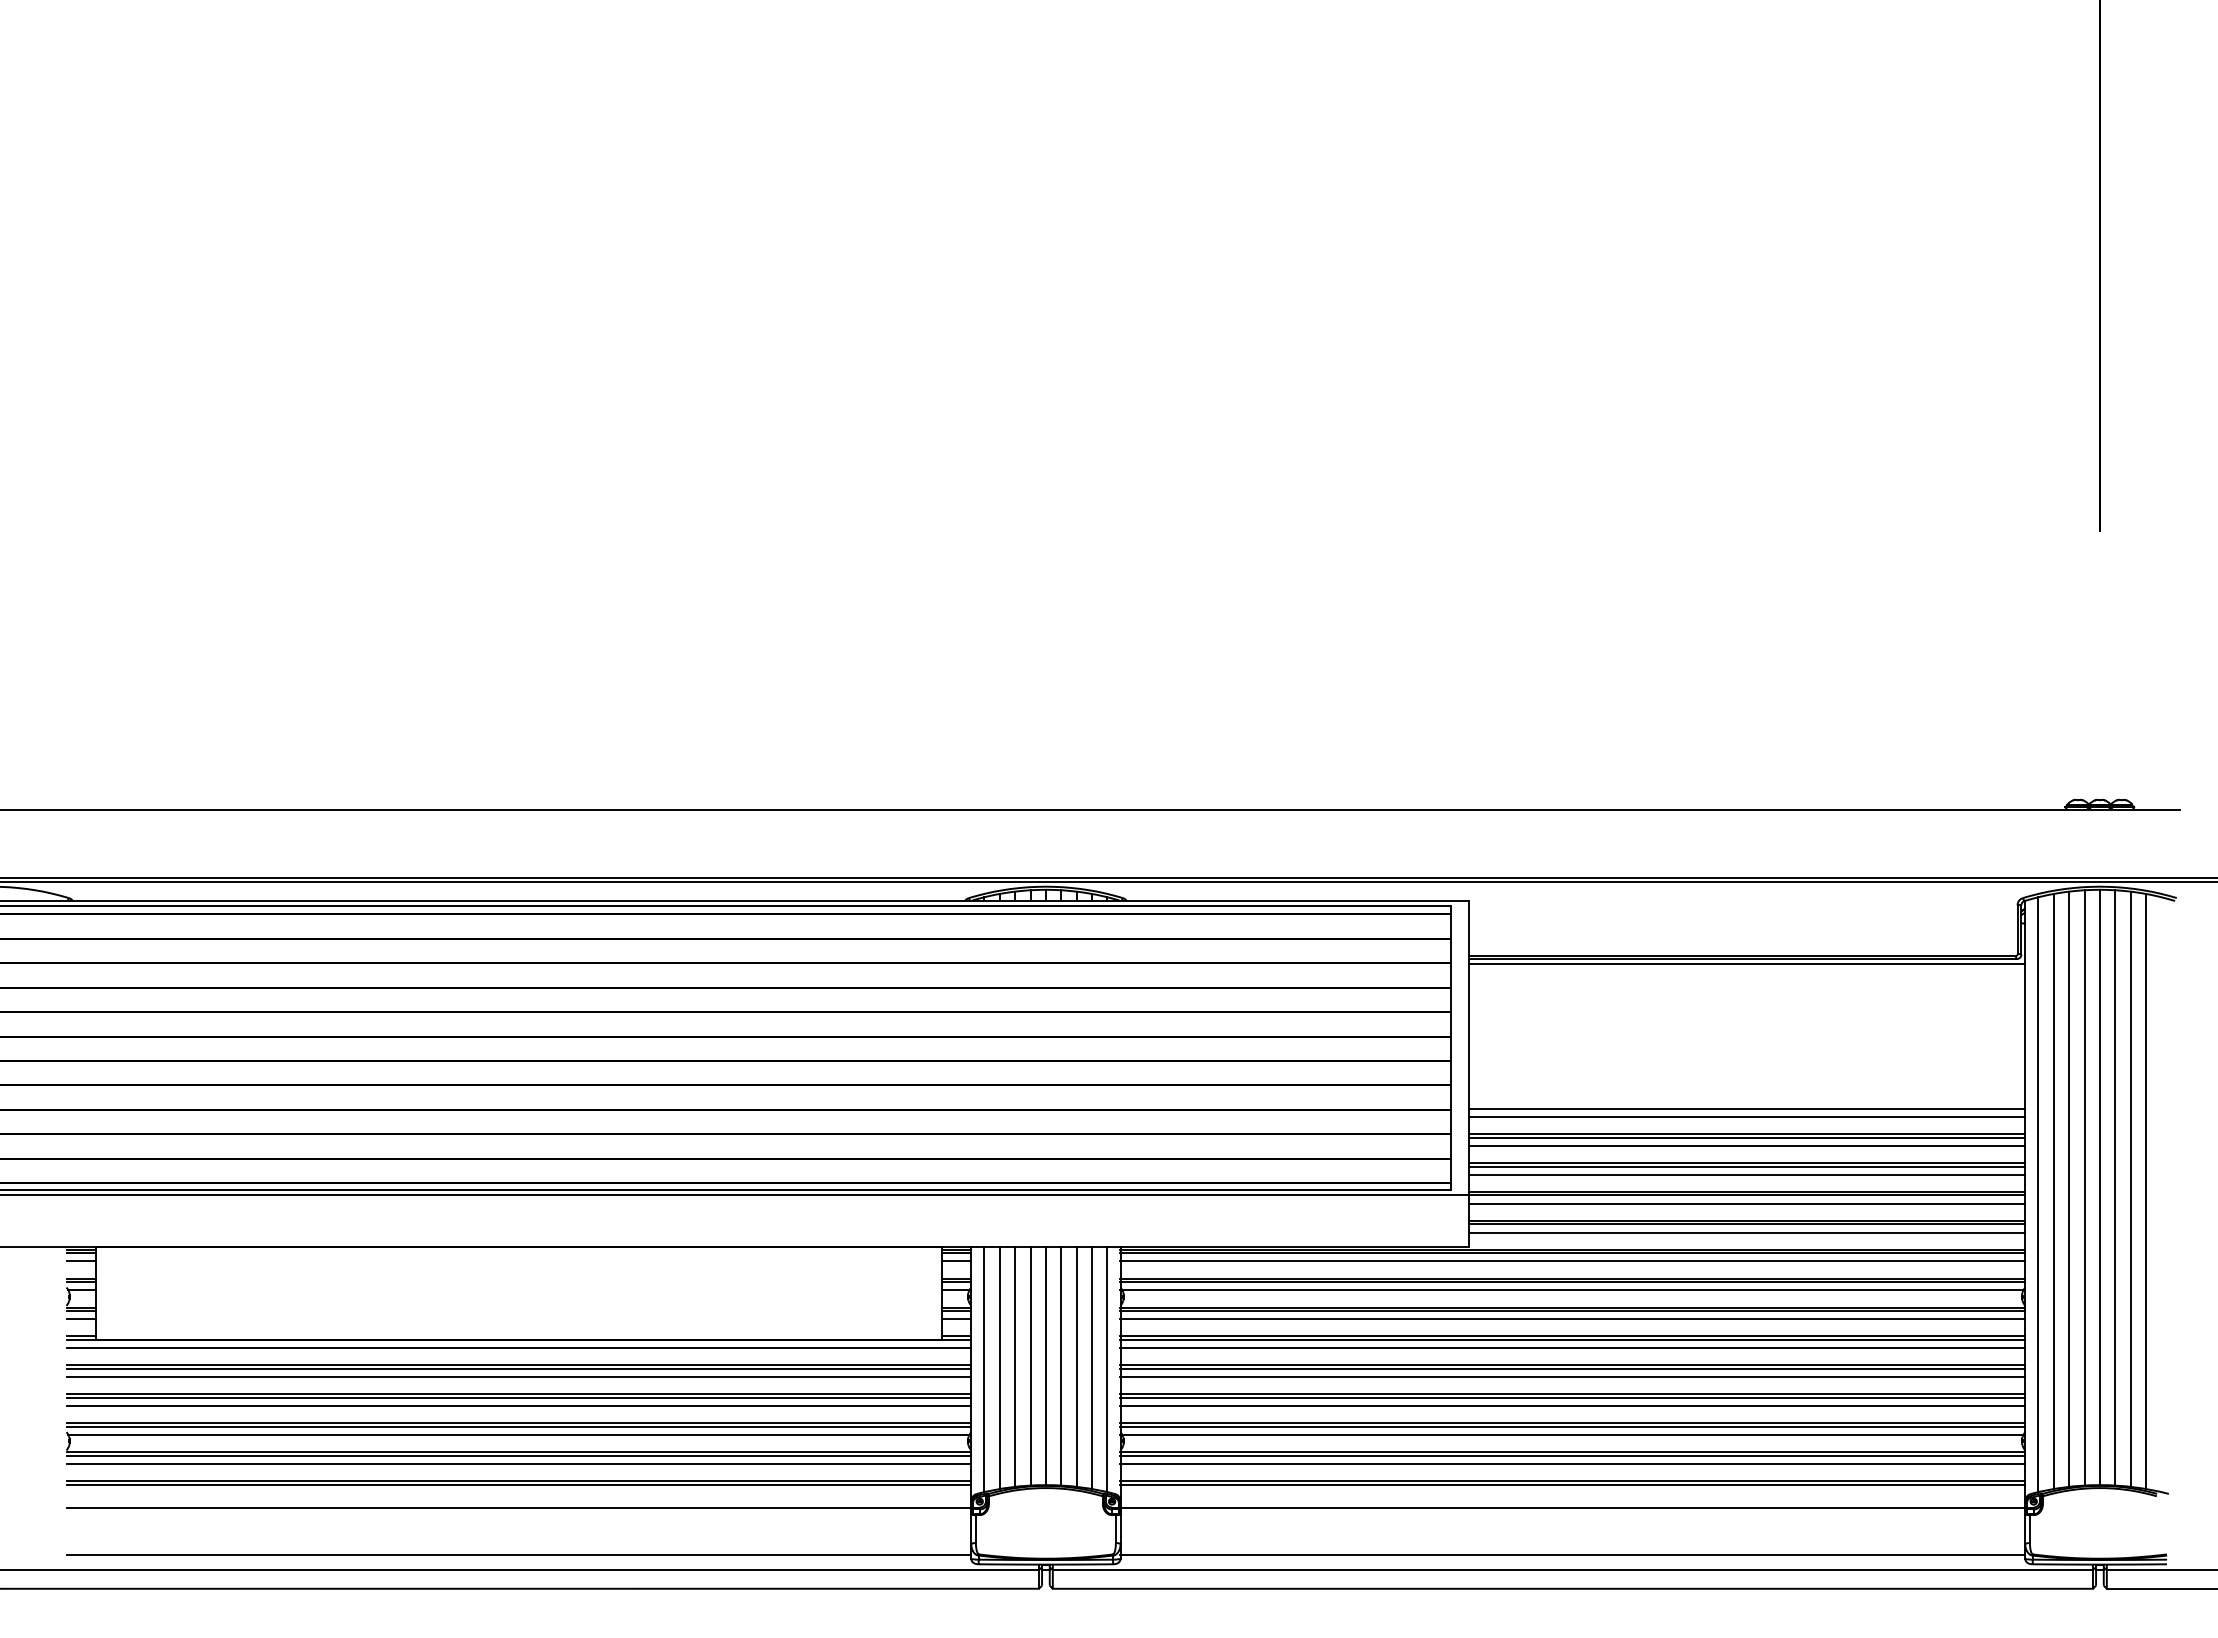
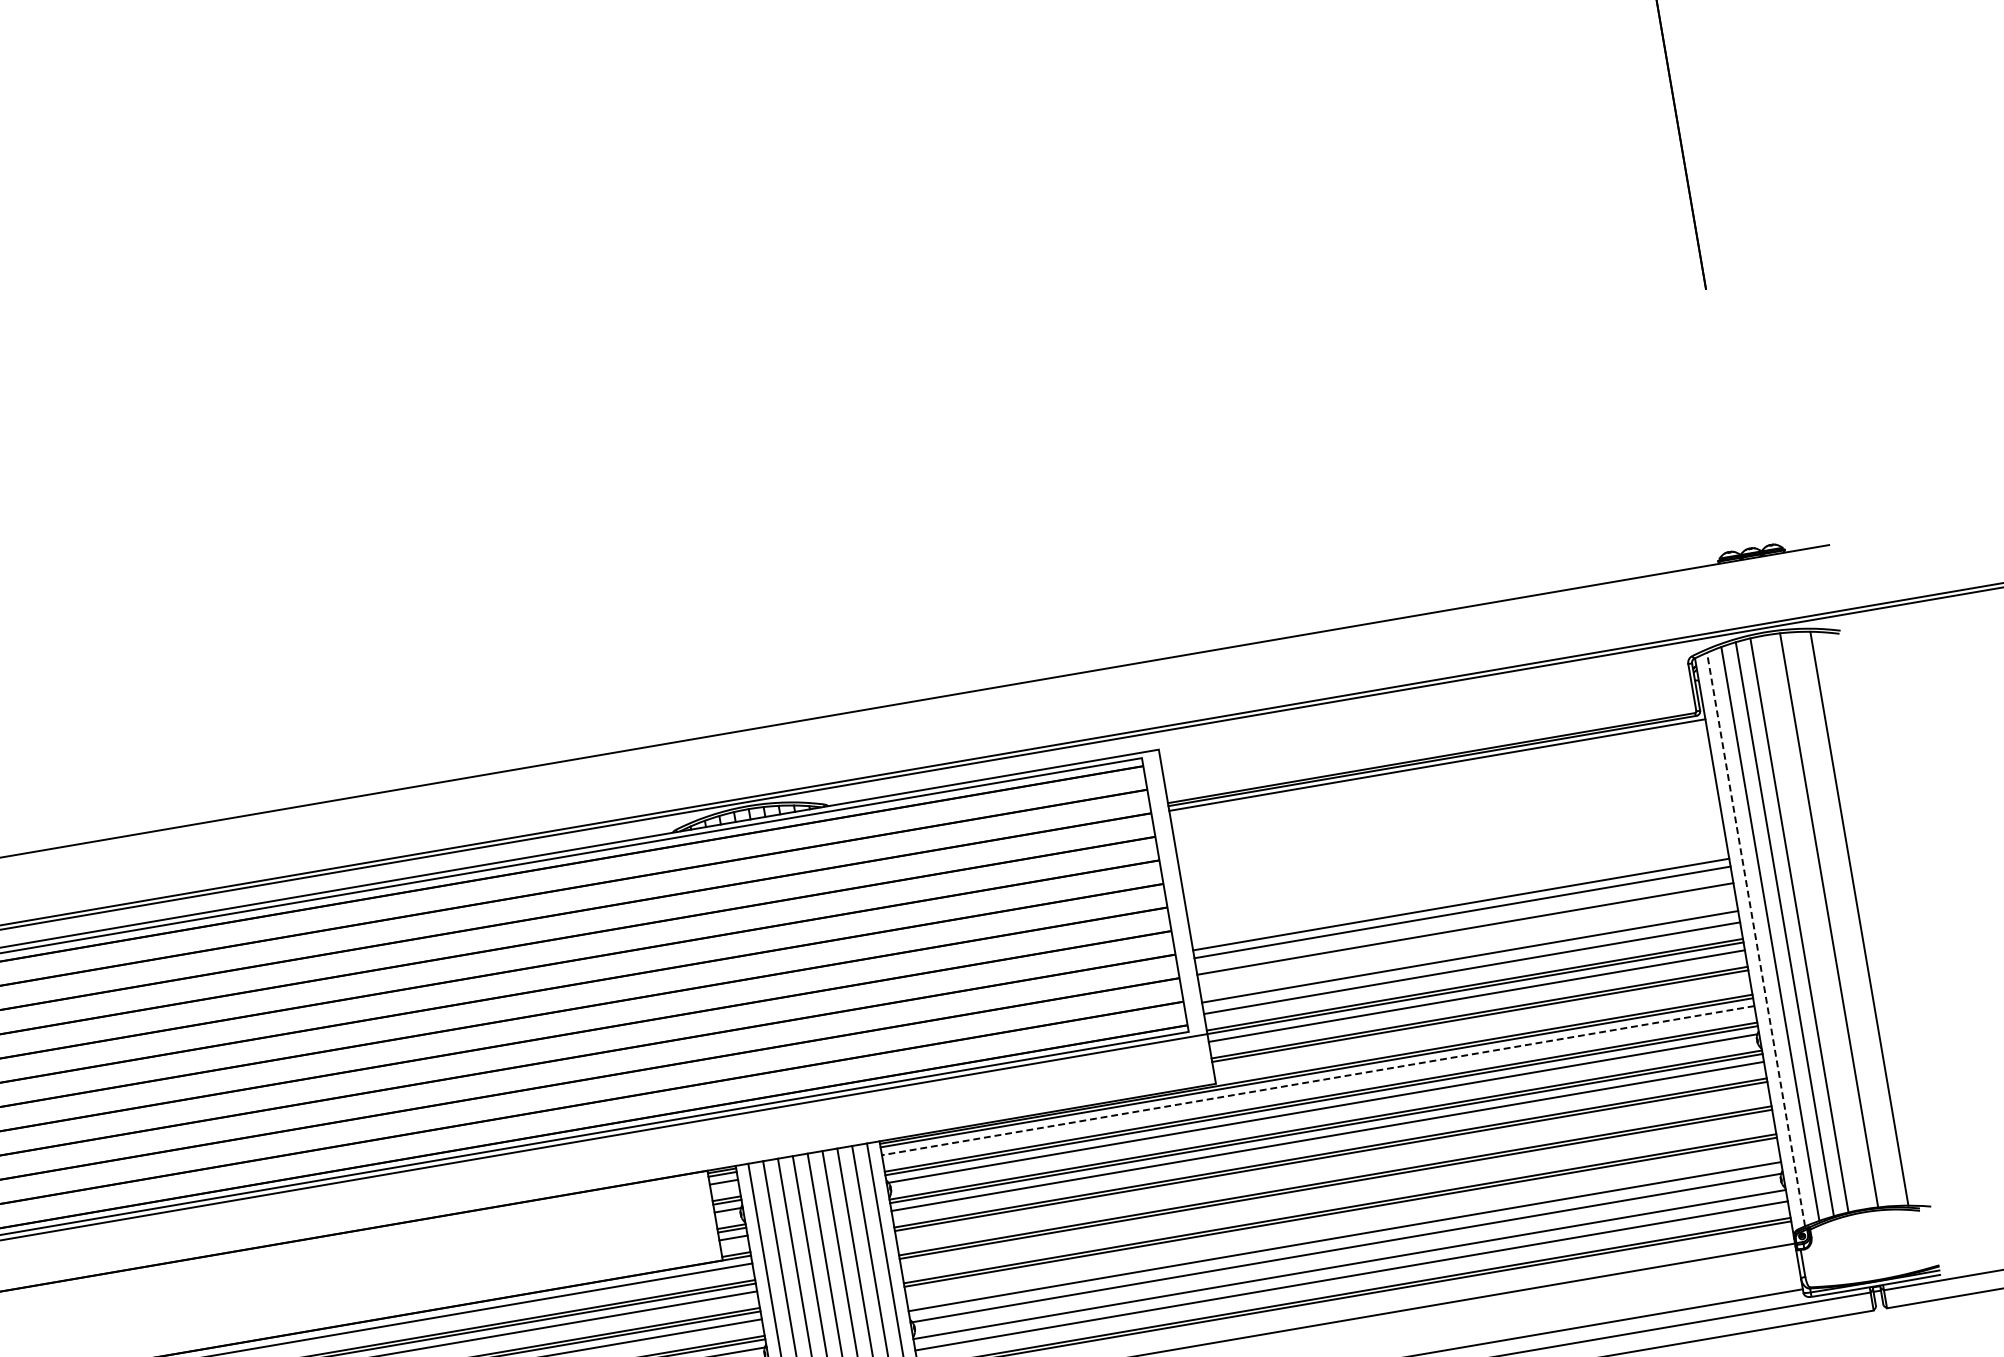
line: (1747, 1137) -> (1466, 932), removed
line: (1747, 1145) -> (1467, 940), removed
line: (1747, 1166) -> (1470, 960), removed
line: (2099, 1187) -> (1813, 922), removed
line: (2130, 1188) -> (1843, 918), removed
line: (2038, 1194) -> (1756, 939), solid -> dashed
line: (1747, 1232) -> (1481, 1023), removed
line: (1572, 1261) -> (1317, 1080), solid -> dashed
line: (1572, 1348) -> (1332, 1164), removed
line: (1572, 1377) -> (1336, 1192), removed
line: (1572, 1406) -> (1341, 1220), removed
line: (1572, 1426) -> (1345, 1239), removed
line: (1572, 1455) -> (1349, 1267), removed

